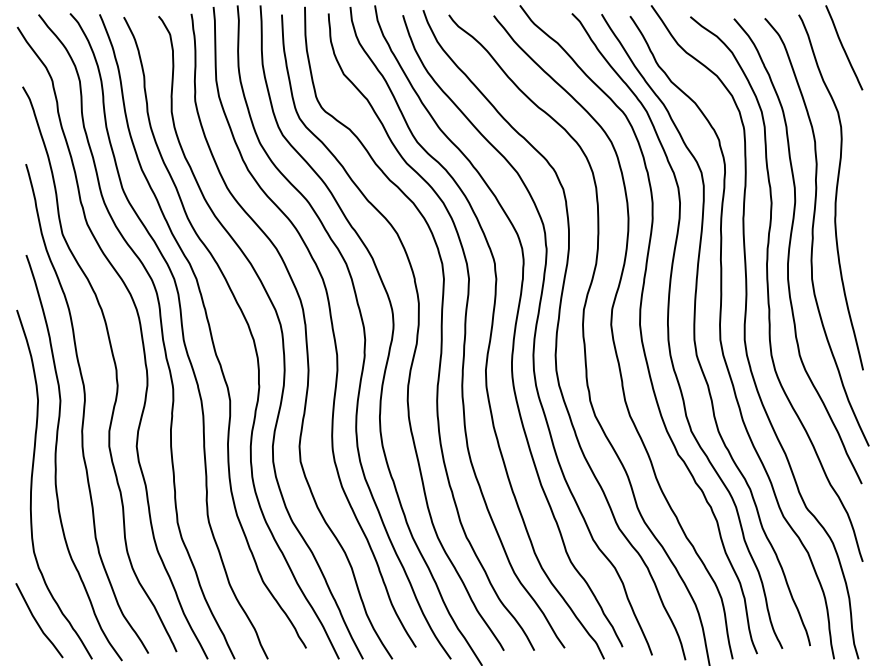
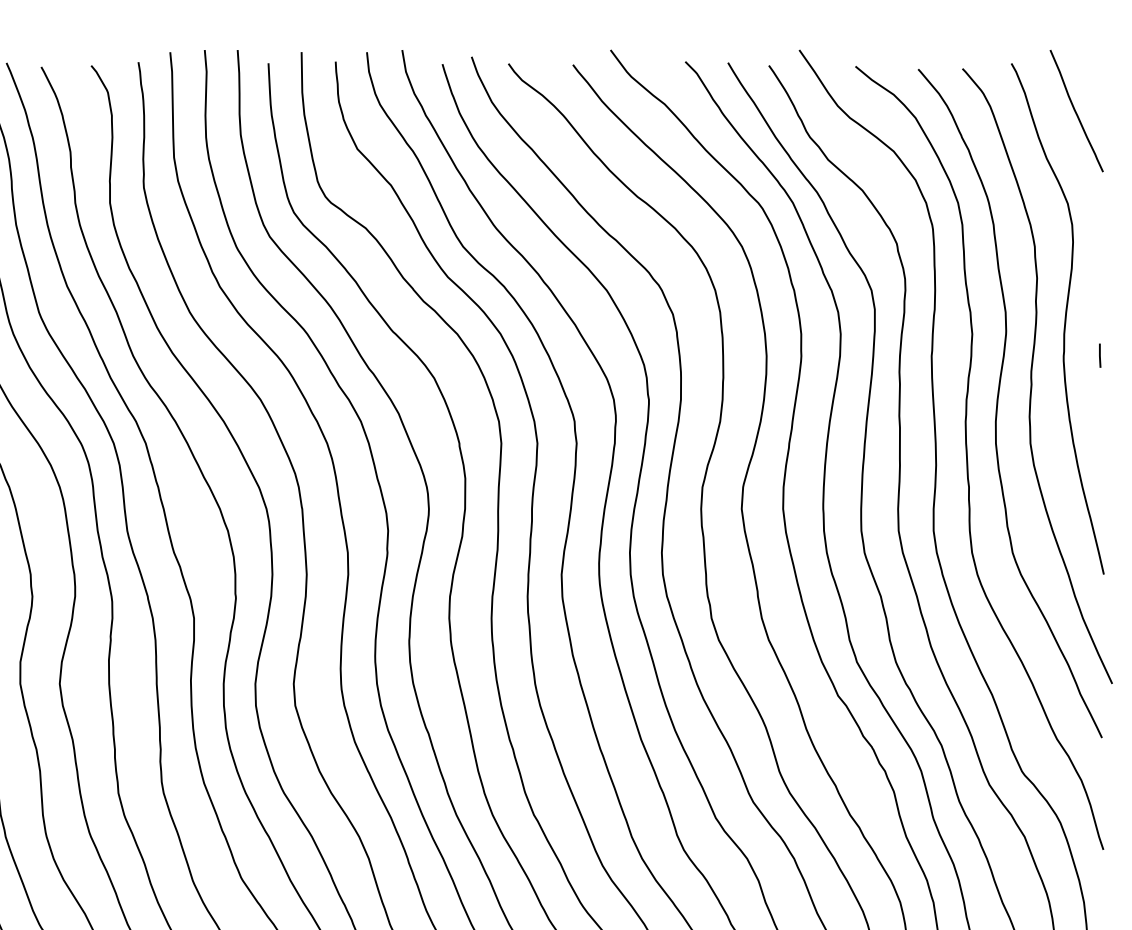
line: (860, 217) -> (1100, 354), added

